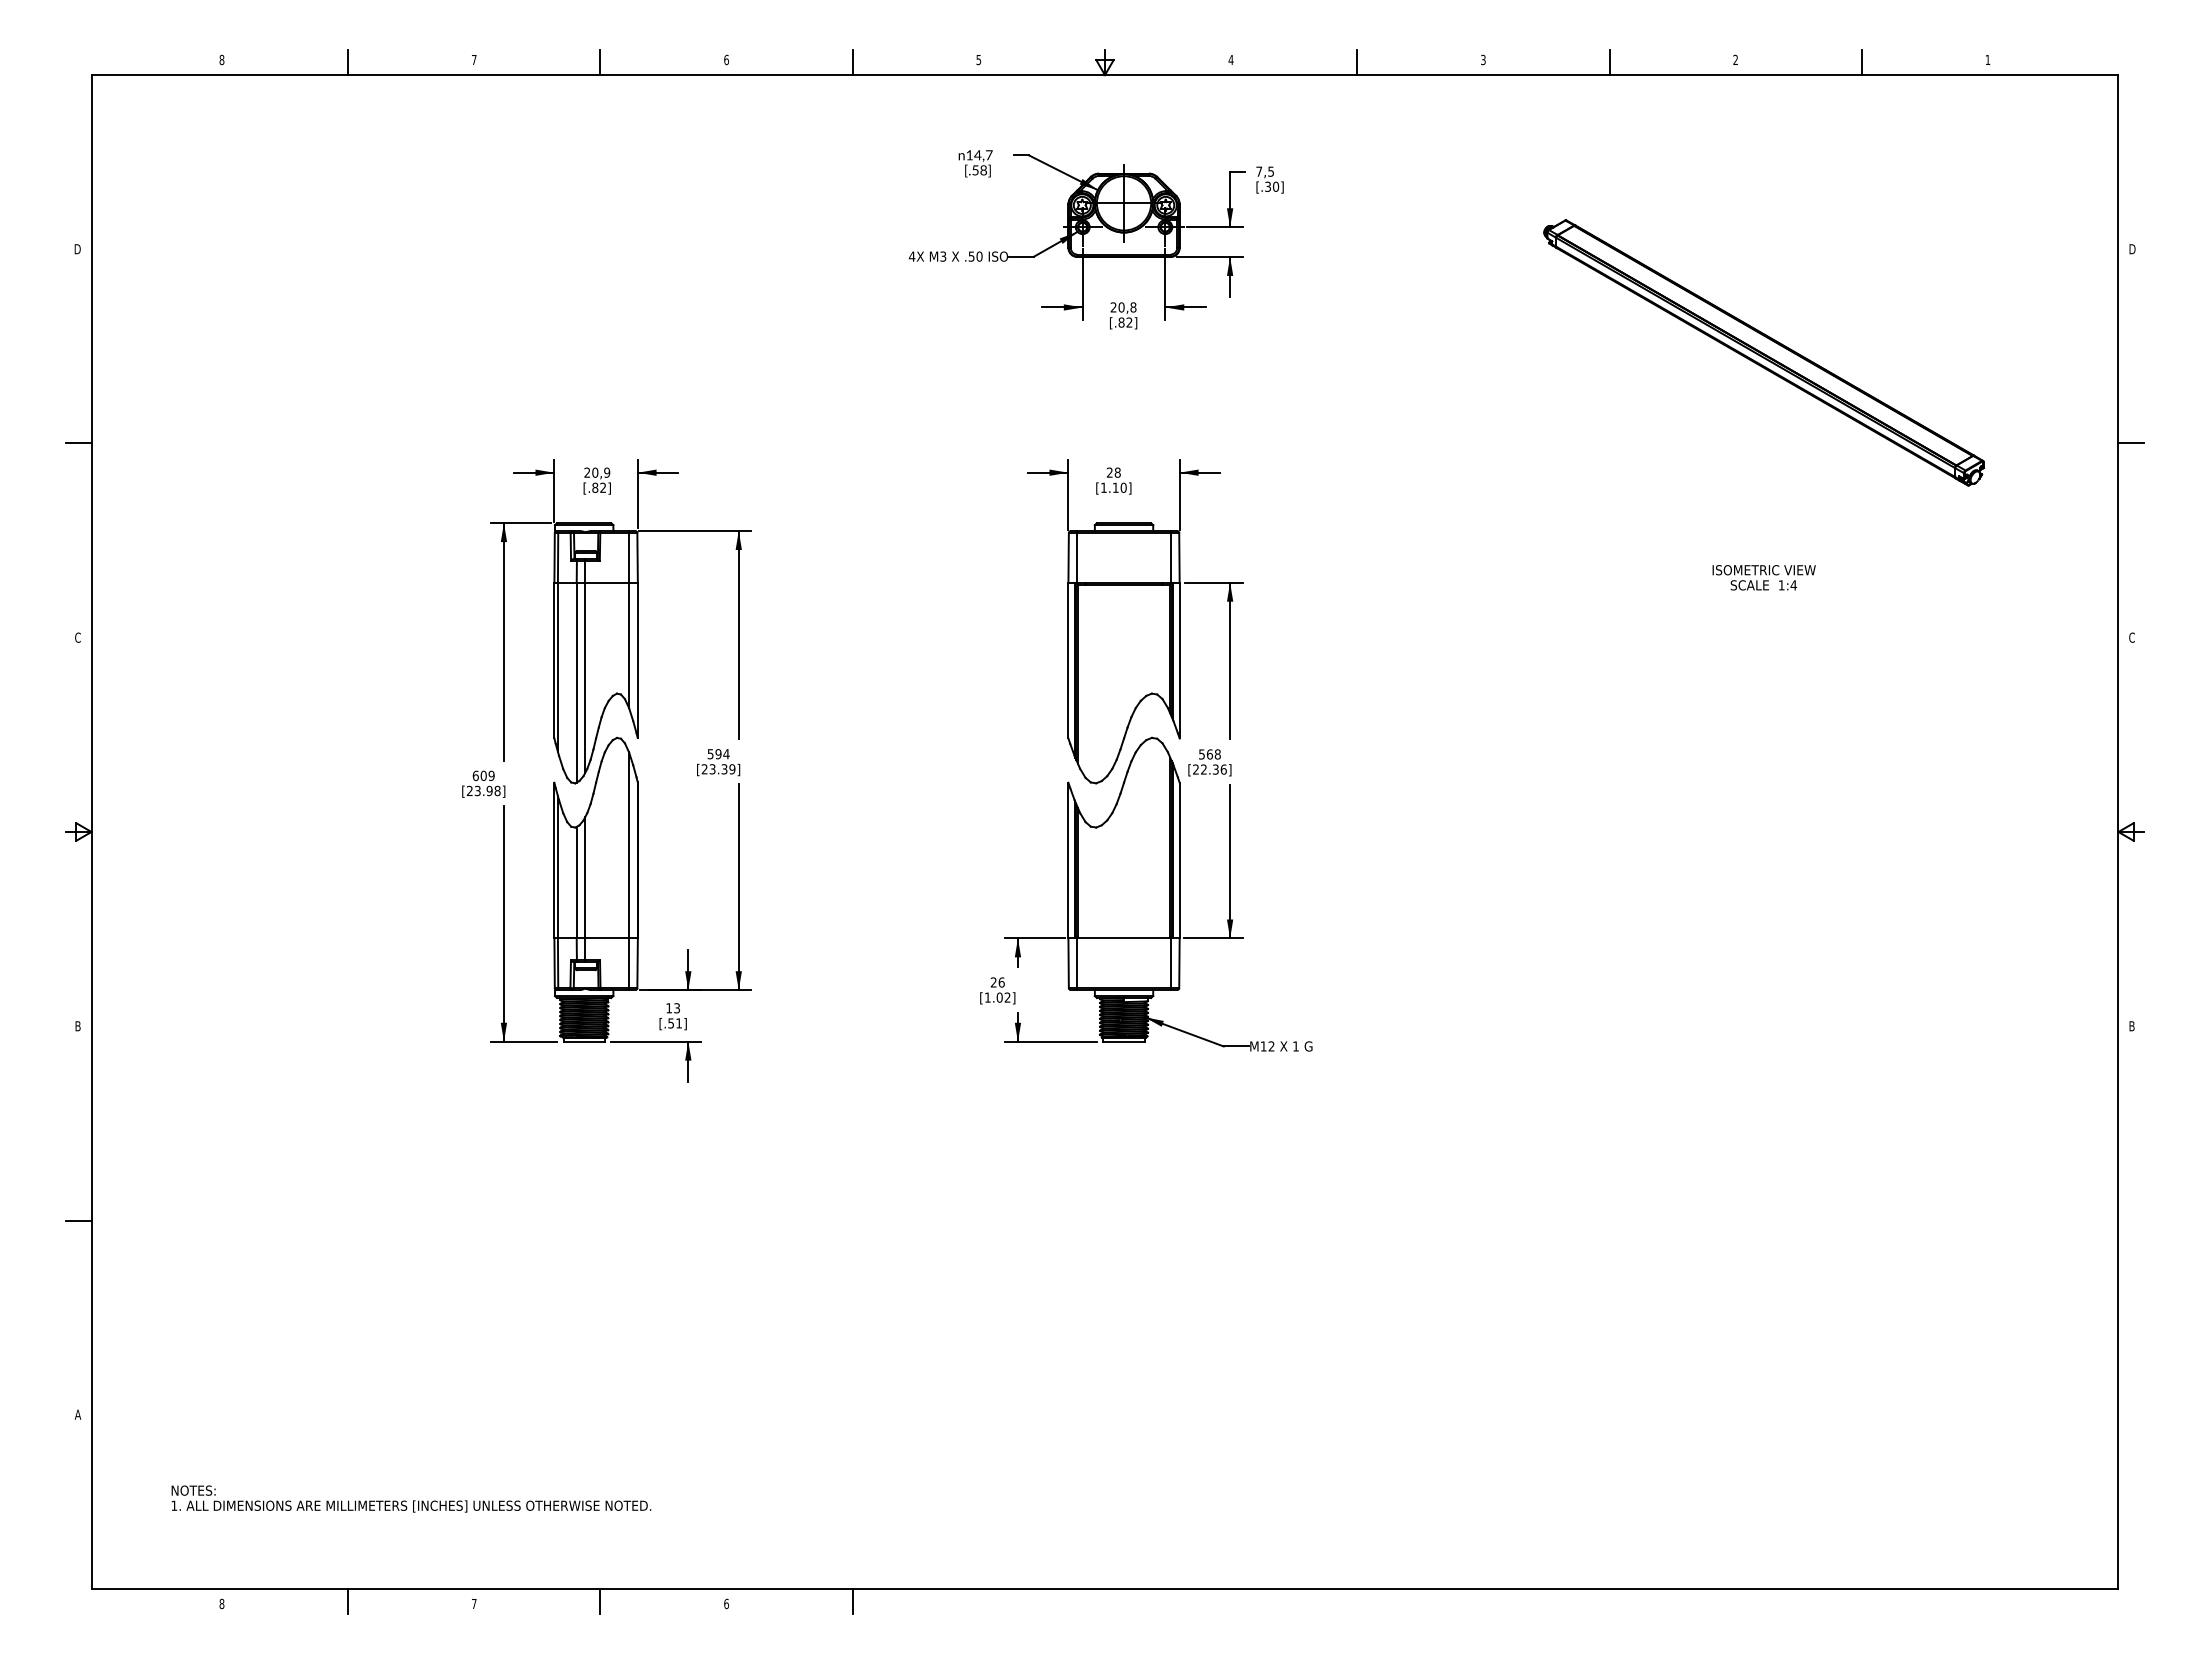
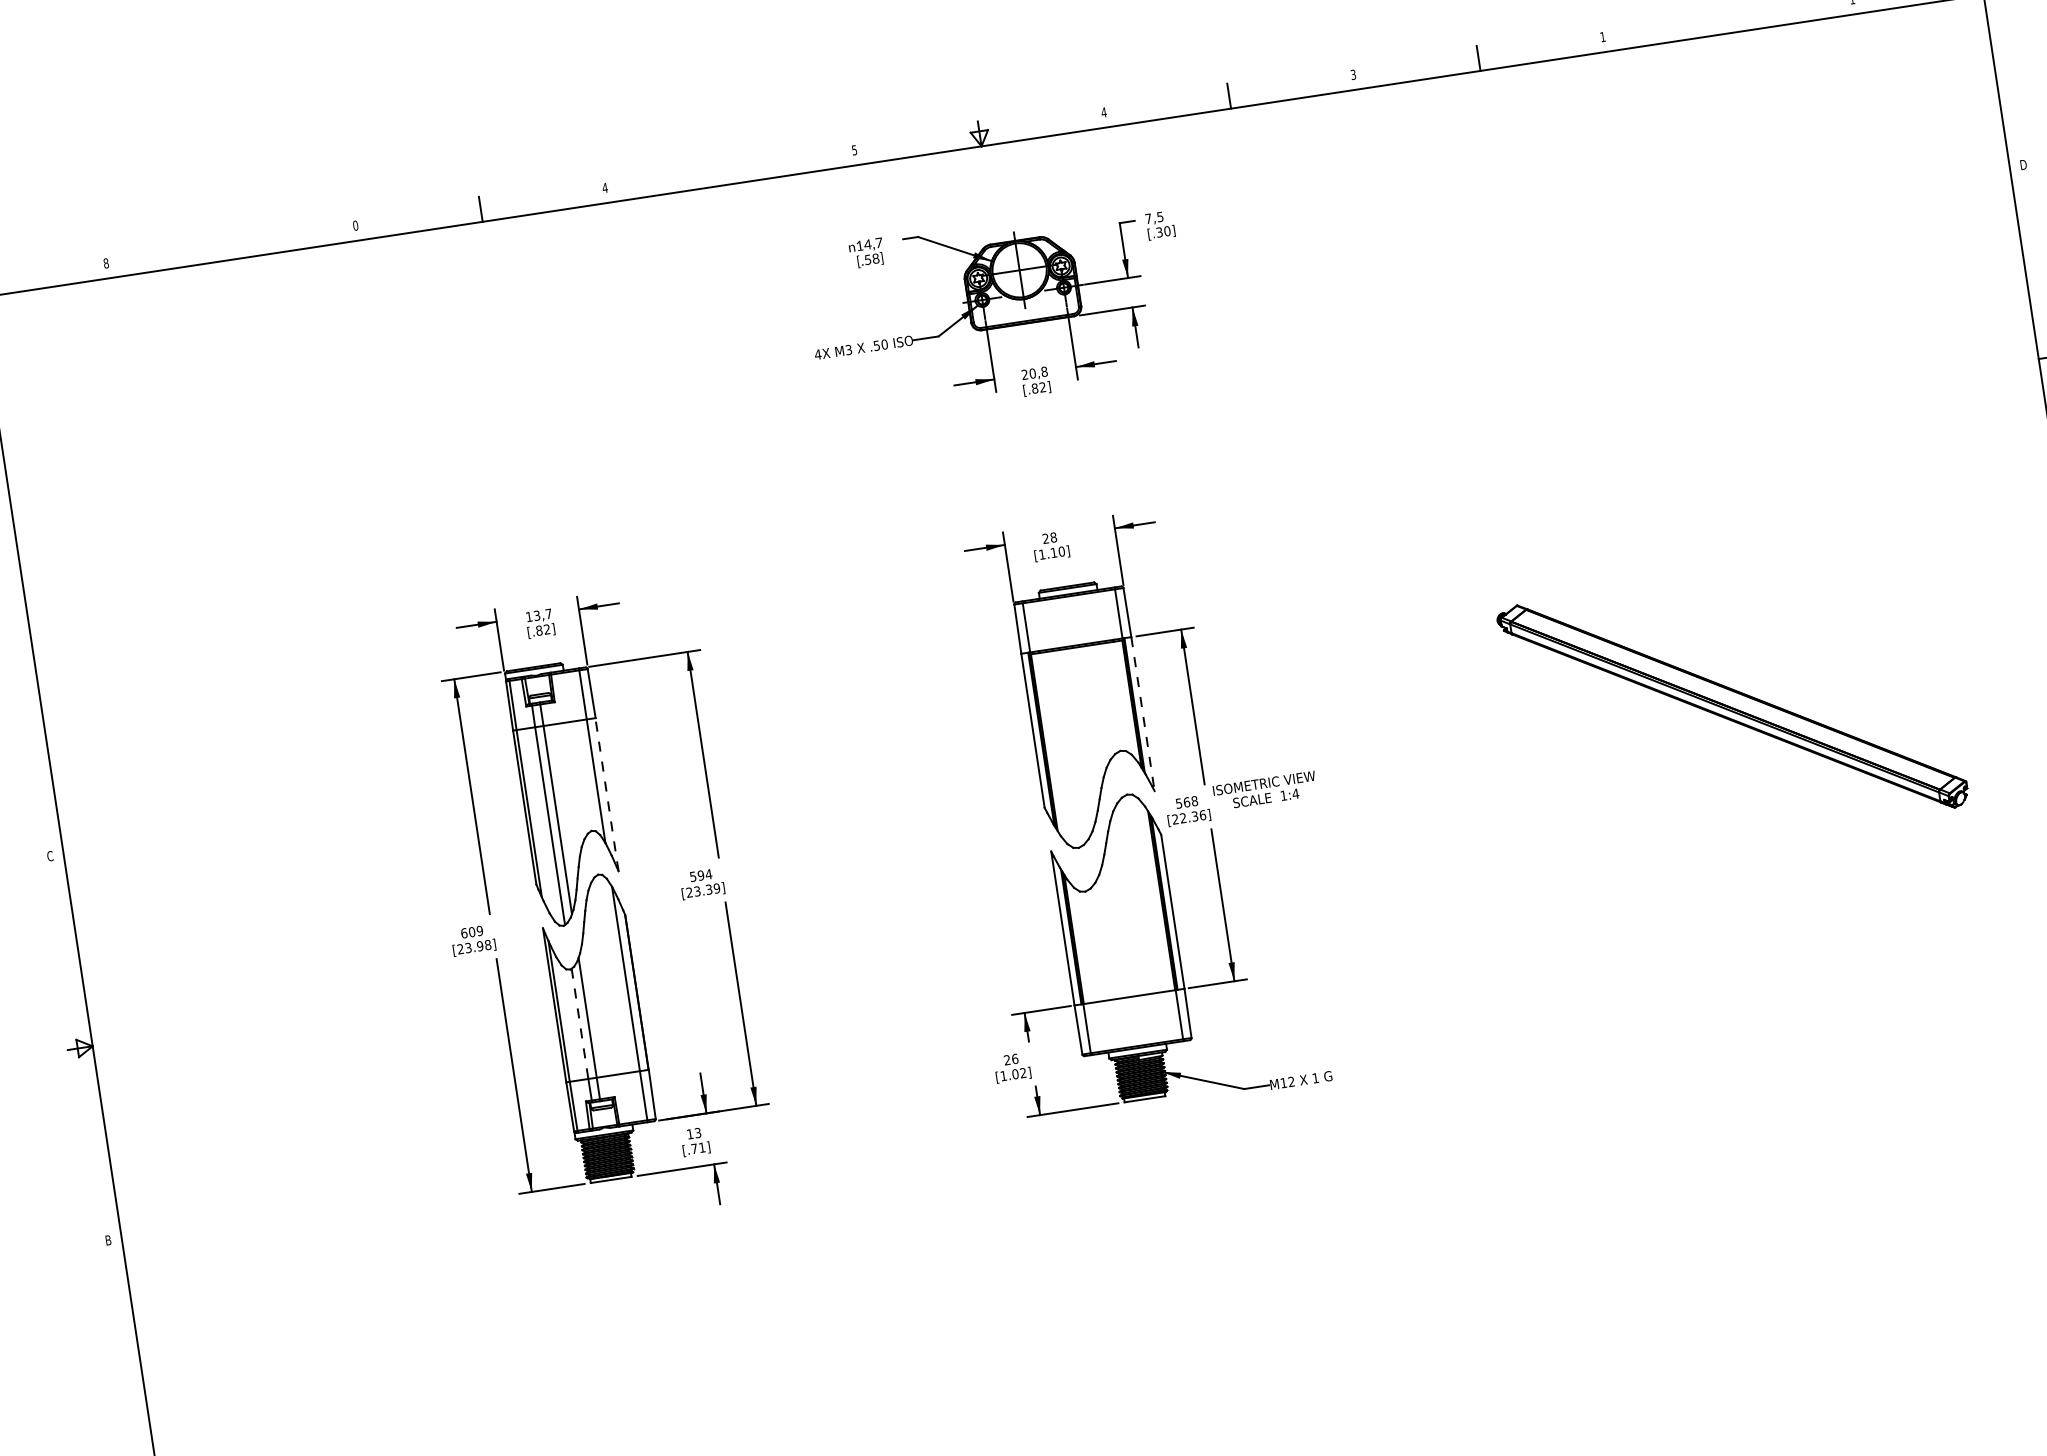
text: (473, 59) -> (354, 225), 7 -> 0
text: (726, 59) -> (605, 187), 6 -> 4
text: (1735, 59) -> (1602, 36), 2 -> 1
line: (348, 62) -> (231, 247), removed
line: (852, 62) -> (730, 171), removed
line: (1861, 62) -> (1727, 20), removed
part: (1763, 352) -> (1732, 706), moved
line: (78, 443) -> (21, 664), removed
text: (597, 472) -> (539, 615), 20,9 -> 13,7
text: (1763, 577) -> (1264, 790), moved
line: (637, 659) -> (606, 794), solid -> dashed
line: (1179, 660) -> (1142, 714), solid -> dashed
line: (576, 882) -> (579, 1023), solid -> dashed
text: (670, 1023) -> (693, 1149), [.51] -> [.71]
line: (78, 1220) -> (137, 1432), removed

